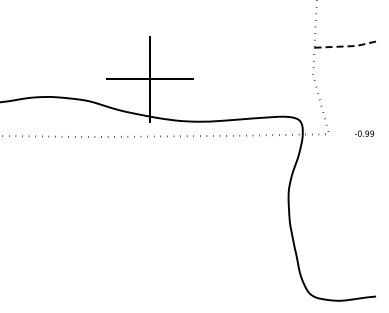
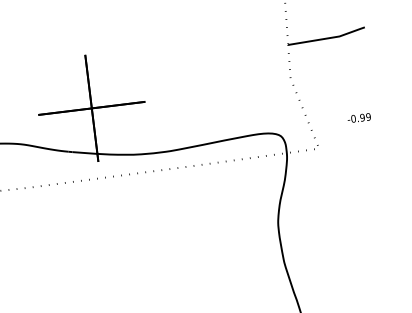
line: (347, 46) -> (328, 38), dashed -> solid
text: (364, 133) -> (359, 117), moved

